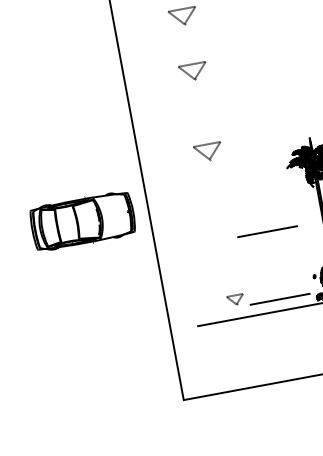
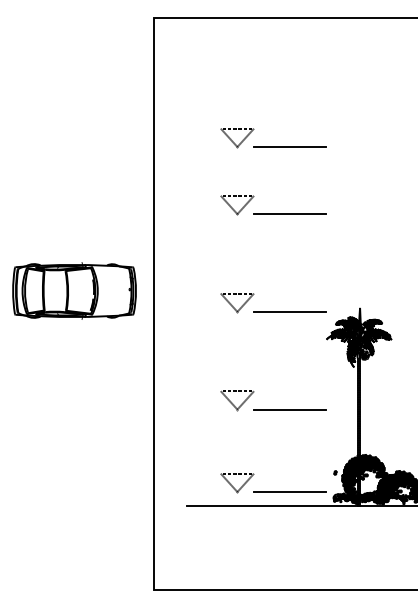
line: (227, 16) -> (289, 147), added
line: (237, 71) -> (289, 214), added
line: (252, 151) -> (289, 311), added
part: (82, 220) -> (74, 290), moved
part: (223, 232) -> (237, 400), added
part: (235, 300) -> (237, 483), size x1.67

